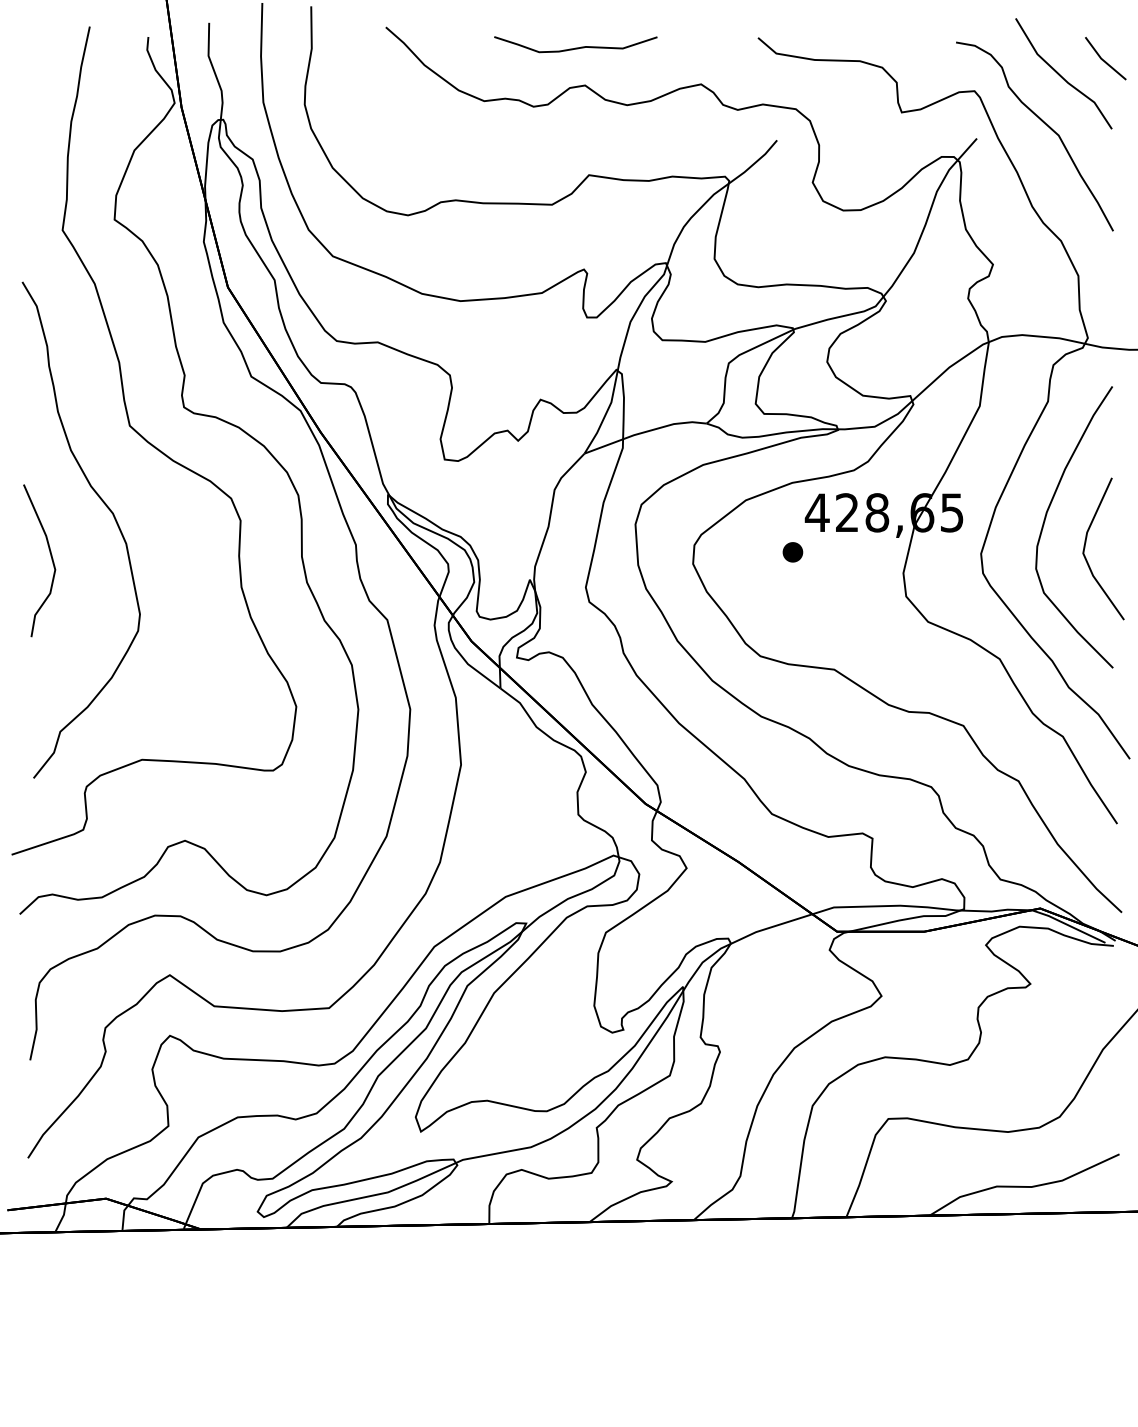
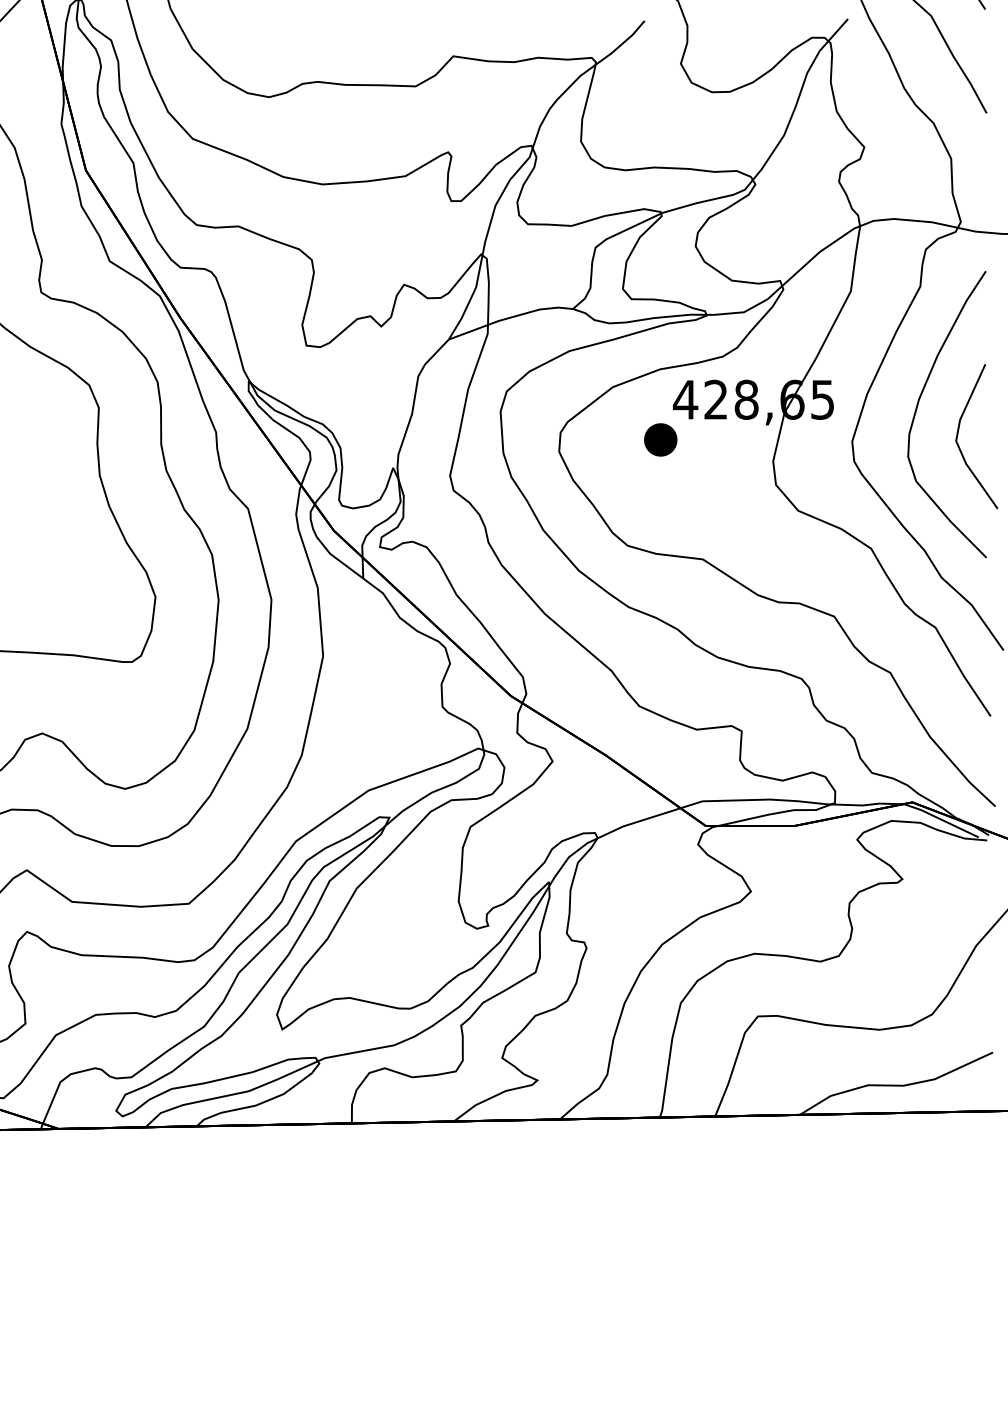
part: (792, 552) -> (660, 440), size x1.6

